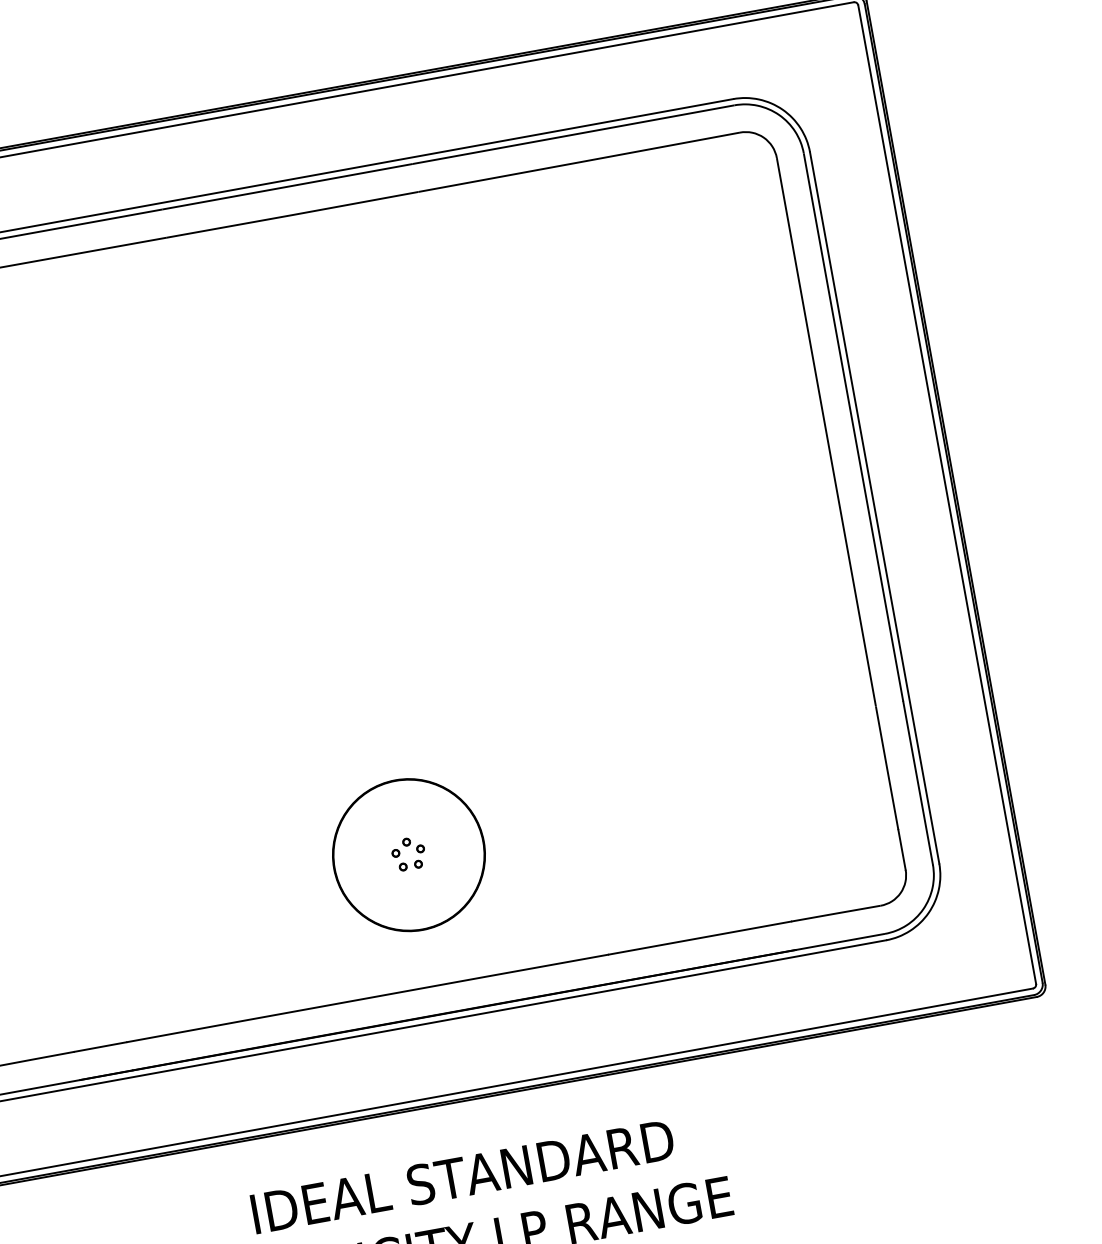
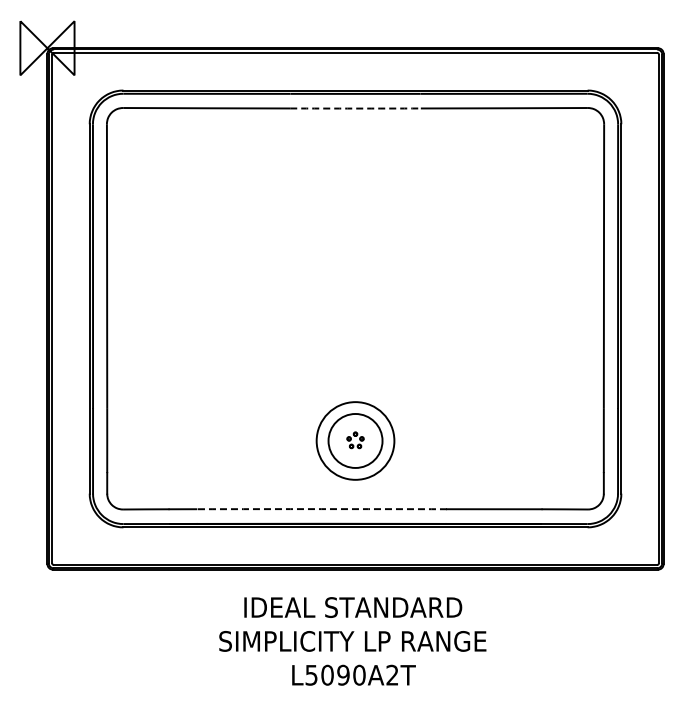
arc: (292, 214) -> (355, 108), solid -> dashed
circle: (408, 854) -> (355, 440), size x0.7
arc: (367, 999) -> (321, 509), solid -> dashed

